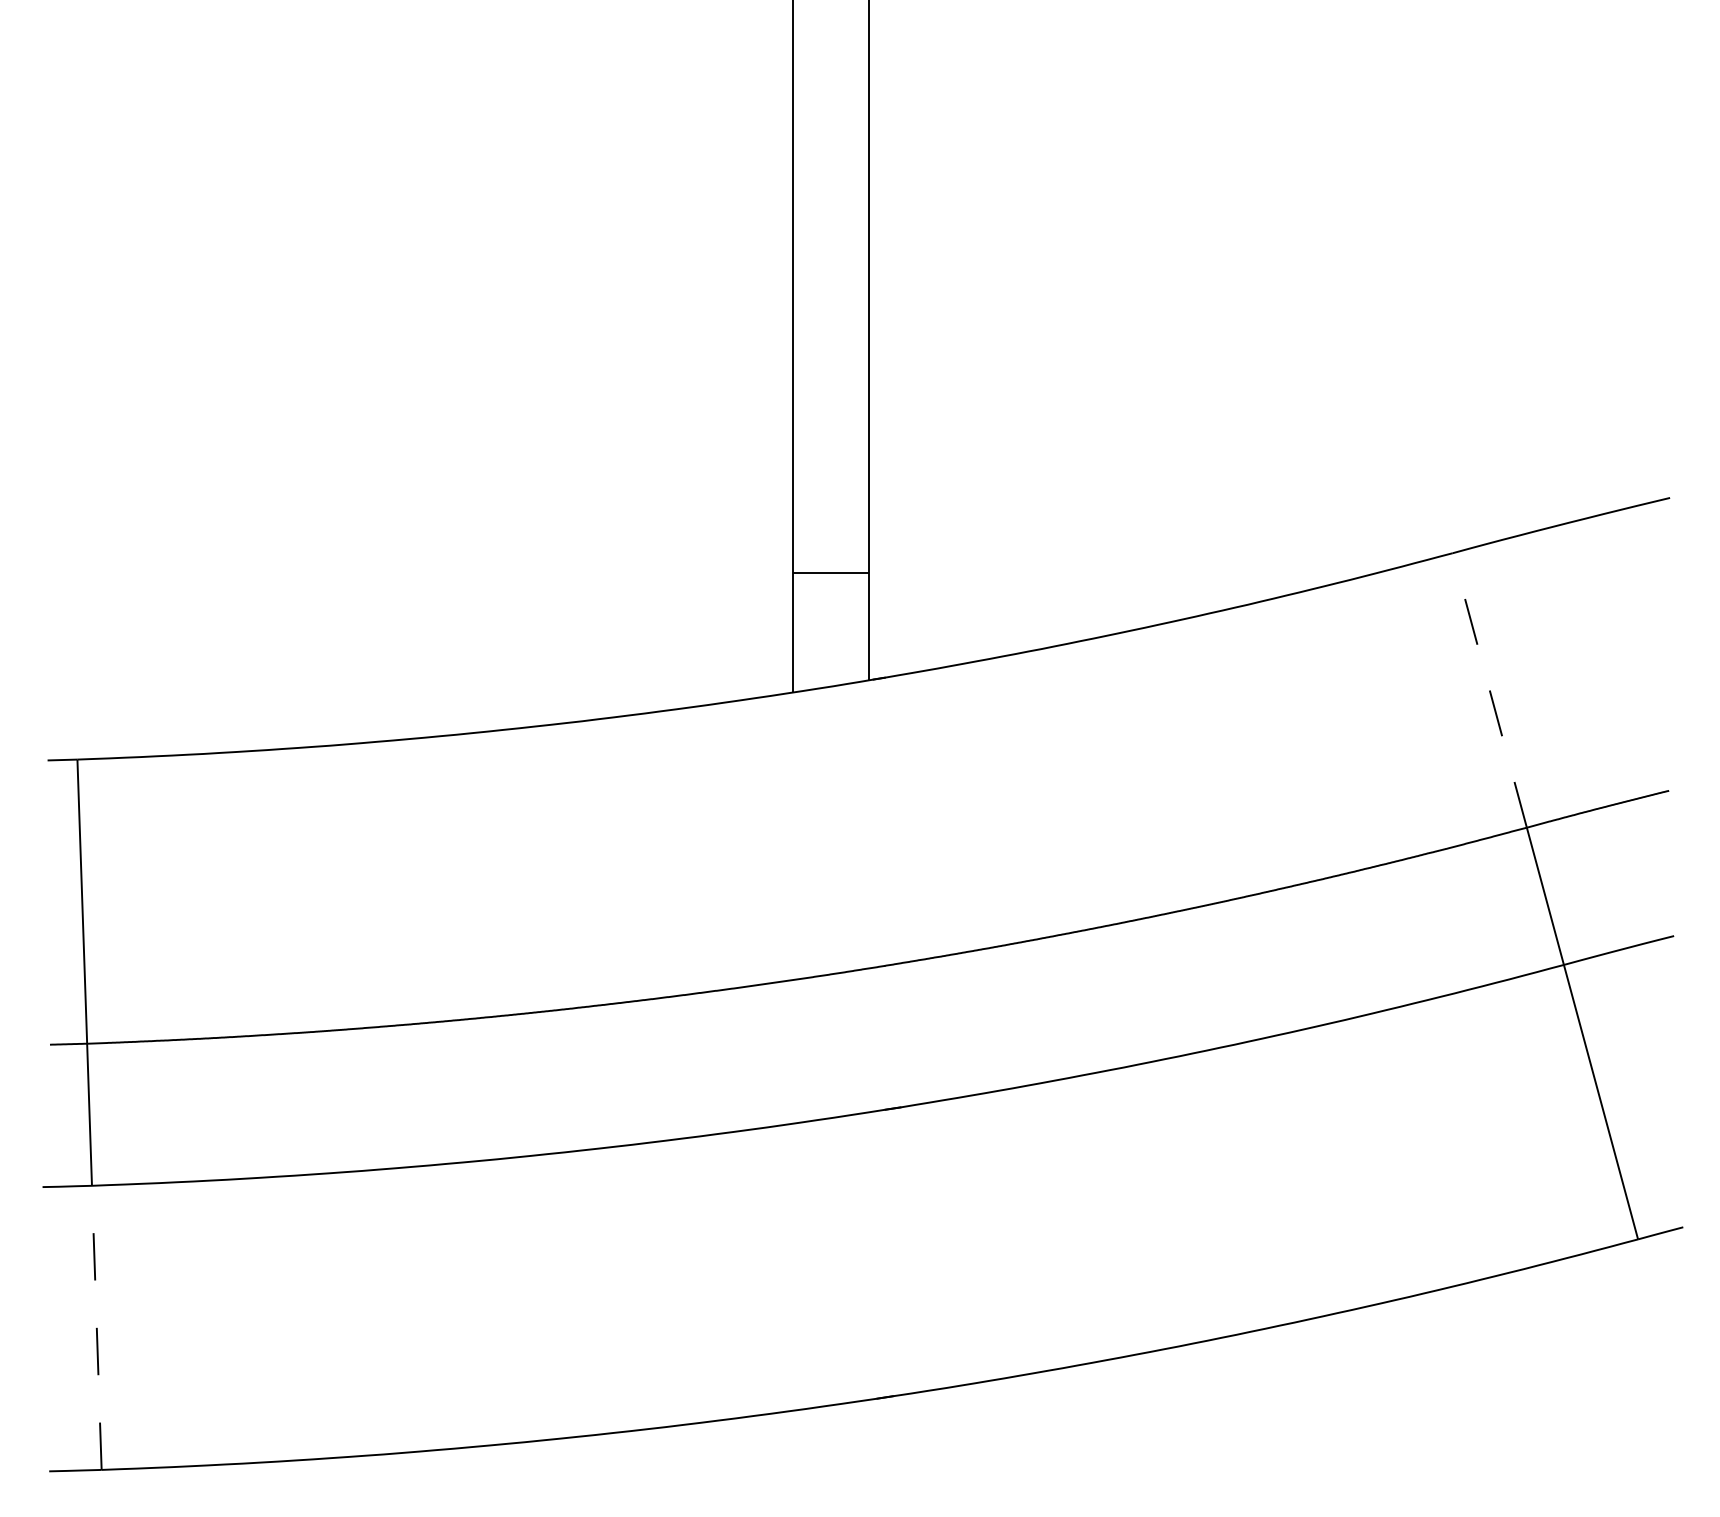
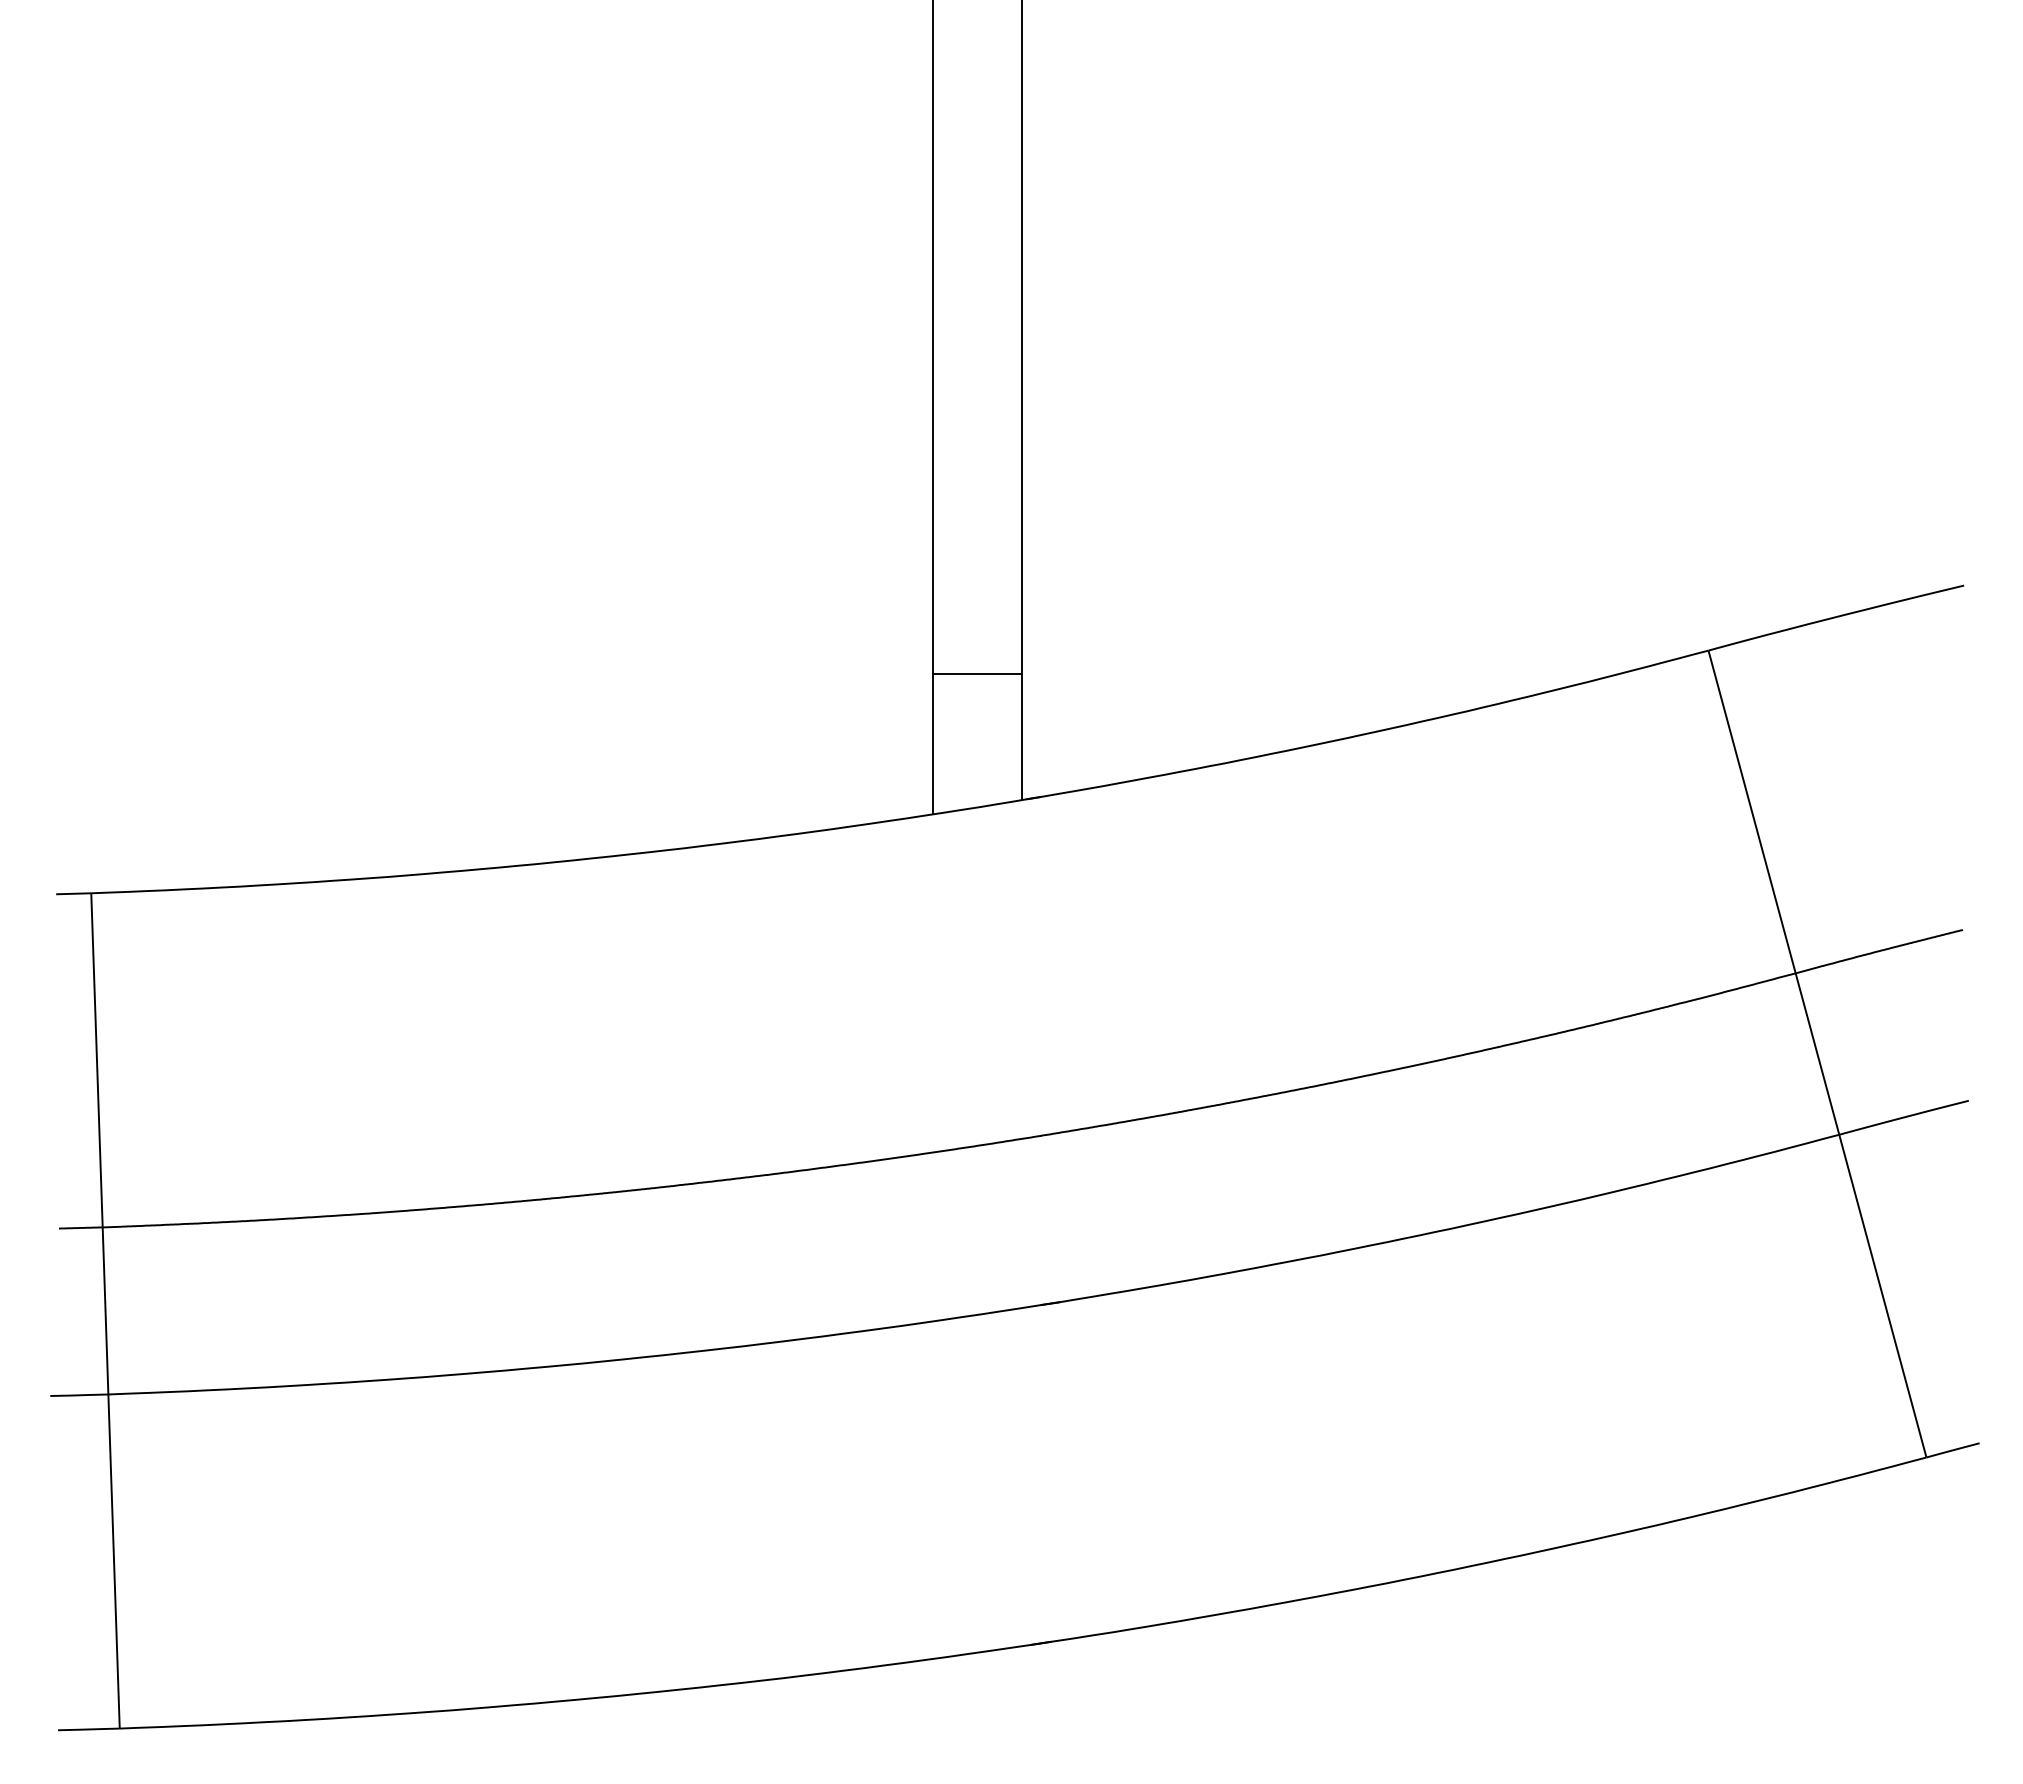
line: (1489, 690) -> (1751, 811), dashed -> solid
line: (97, 1327) -> (114, 1561), dashed -> solid

